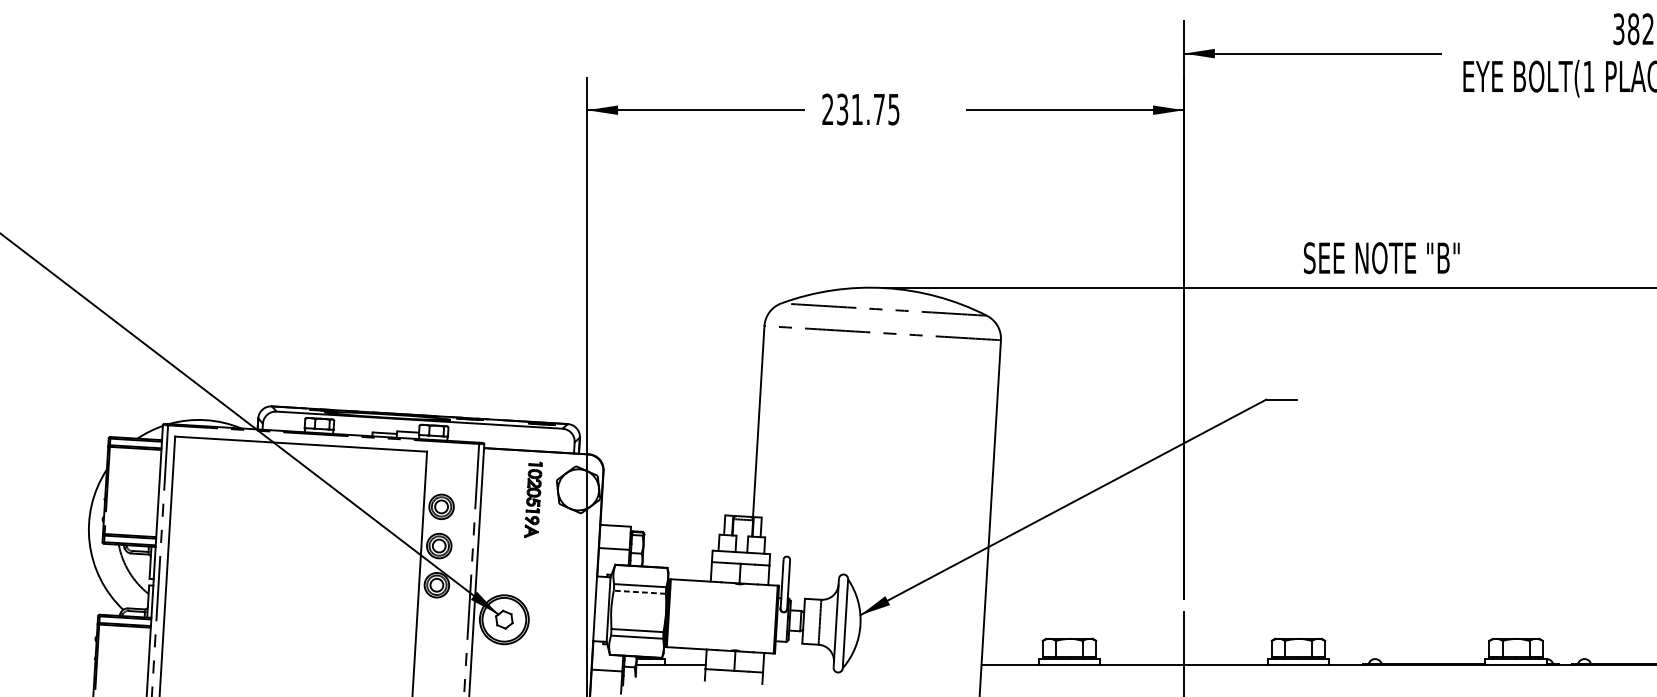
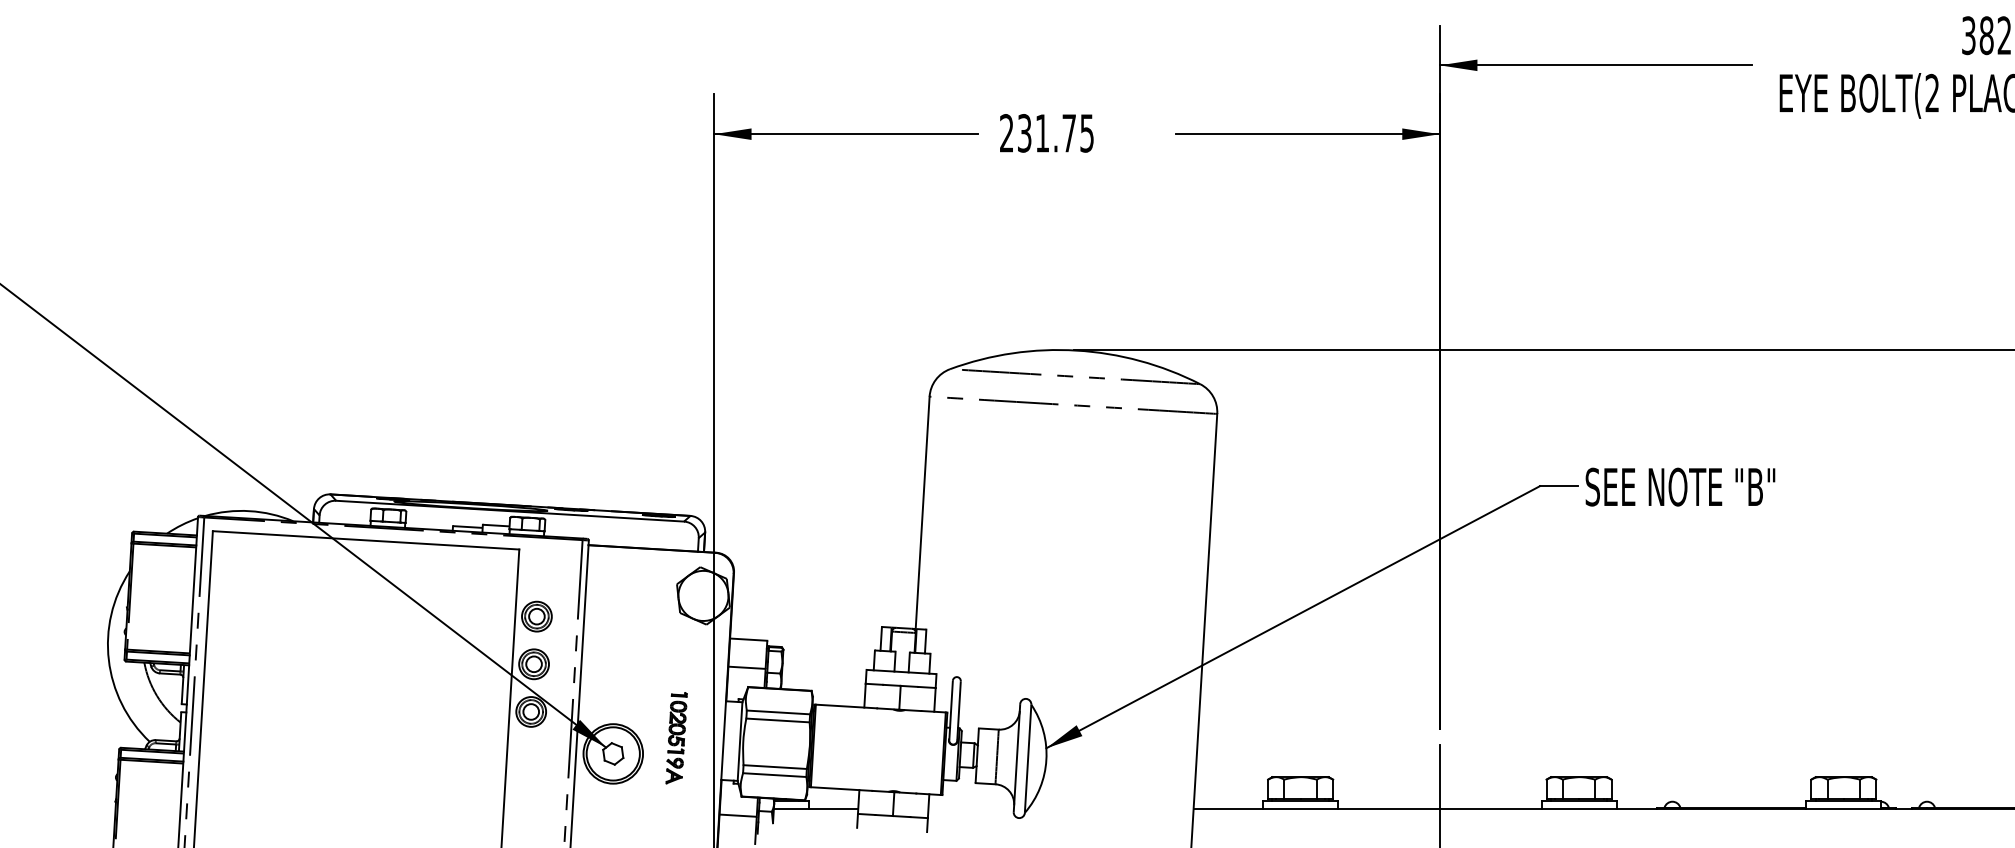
text: (1588, 75) -> (1931, 92), BOLT(1 -> BOLT(2
text: (1381, 257) -> (1680, 486), moved
part: (533, 500) -> (676, 738), moved
line: (639, 592) -> (777, 720), dashed -> solid

